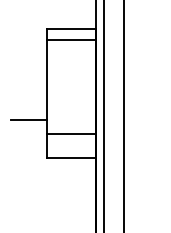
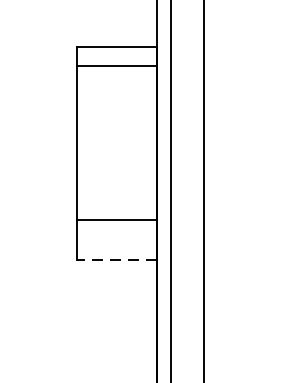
line: (28, 119) -> (46, 196), removed
line: (70, 158) -> (115, 260), solid -> dashed

